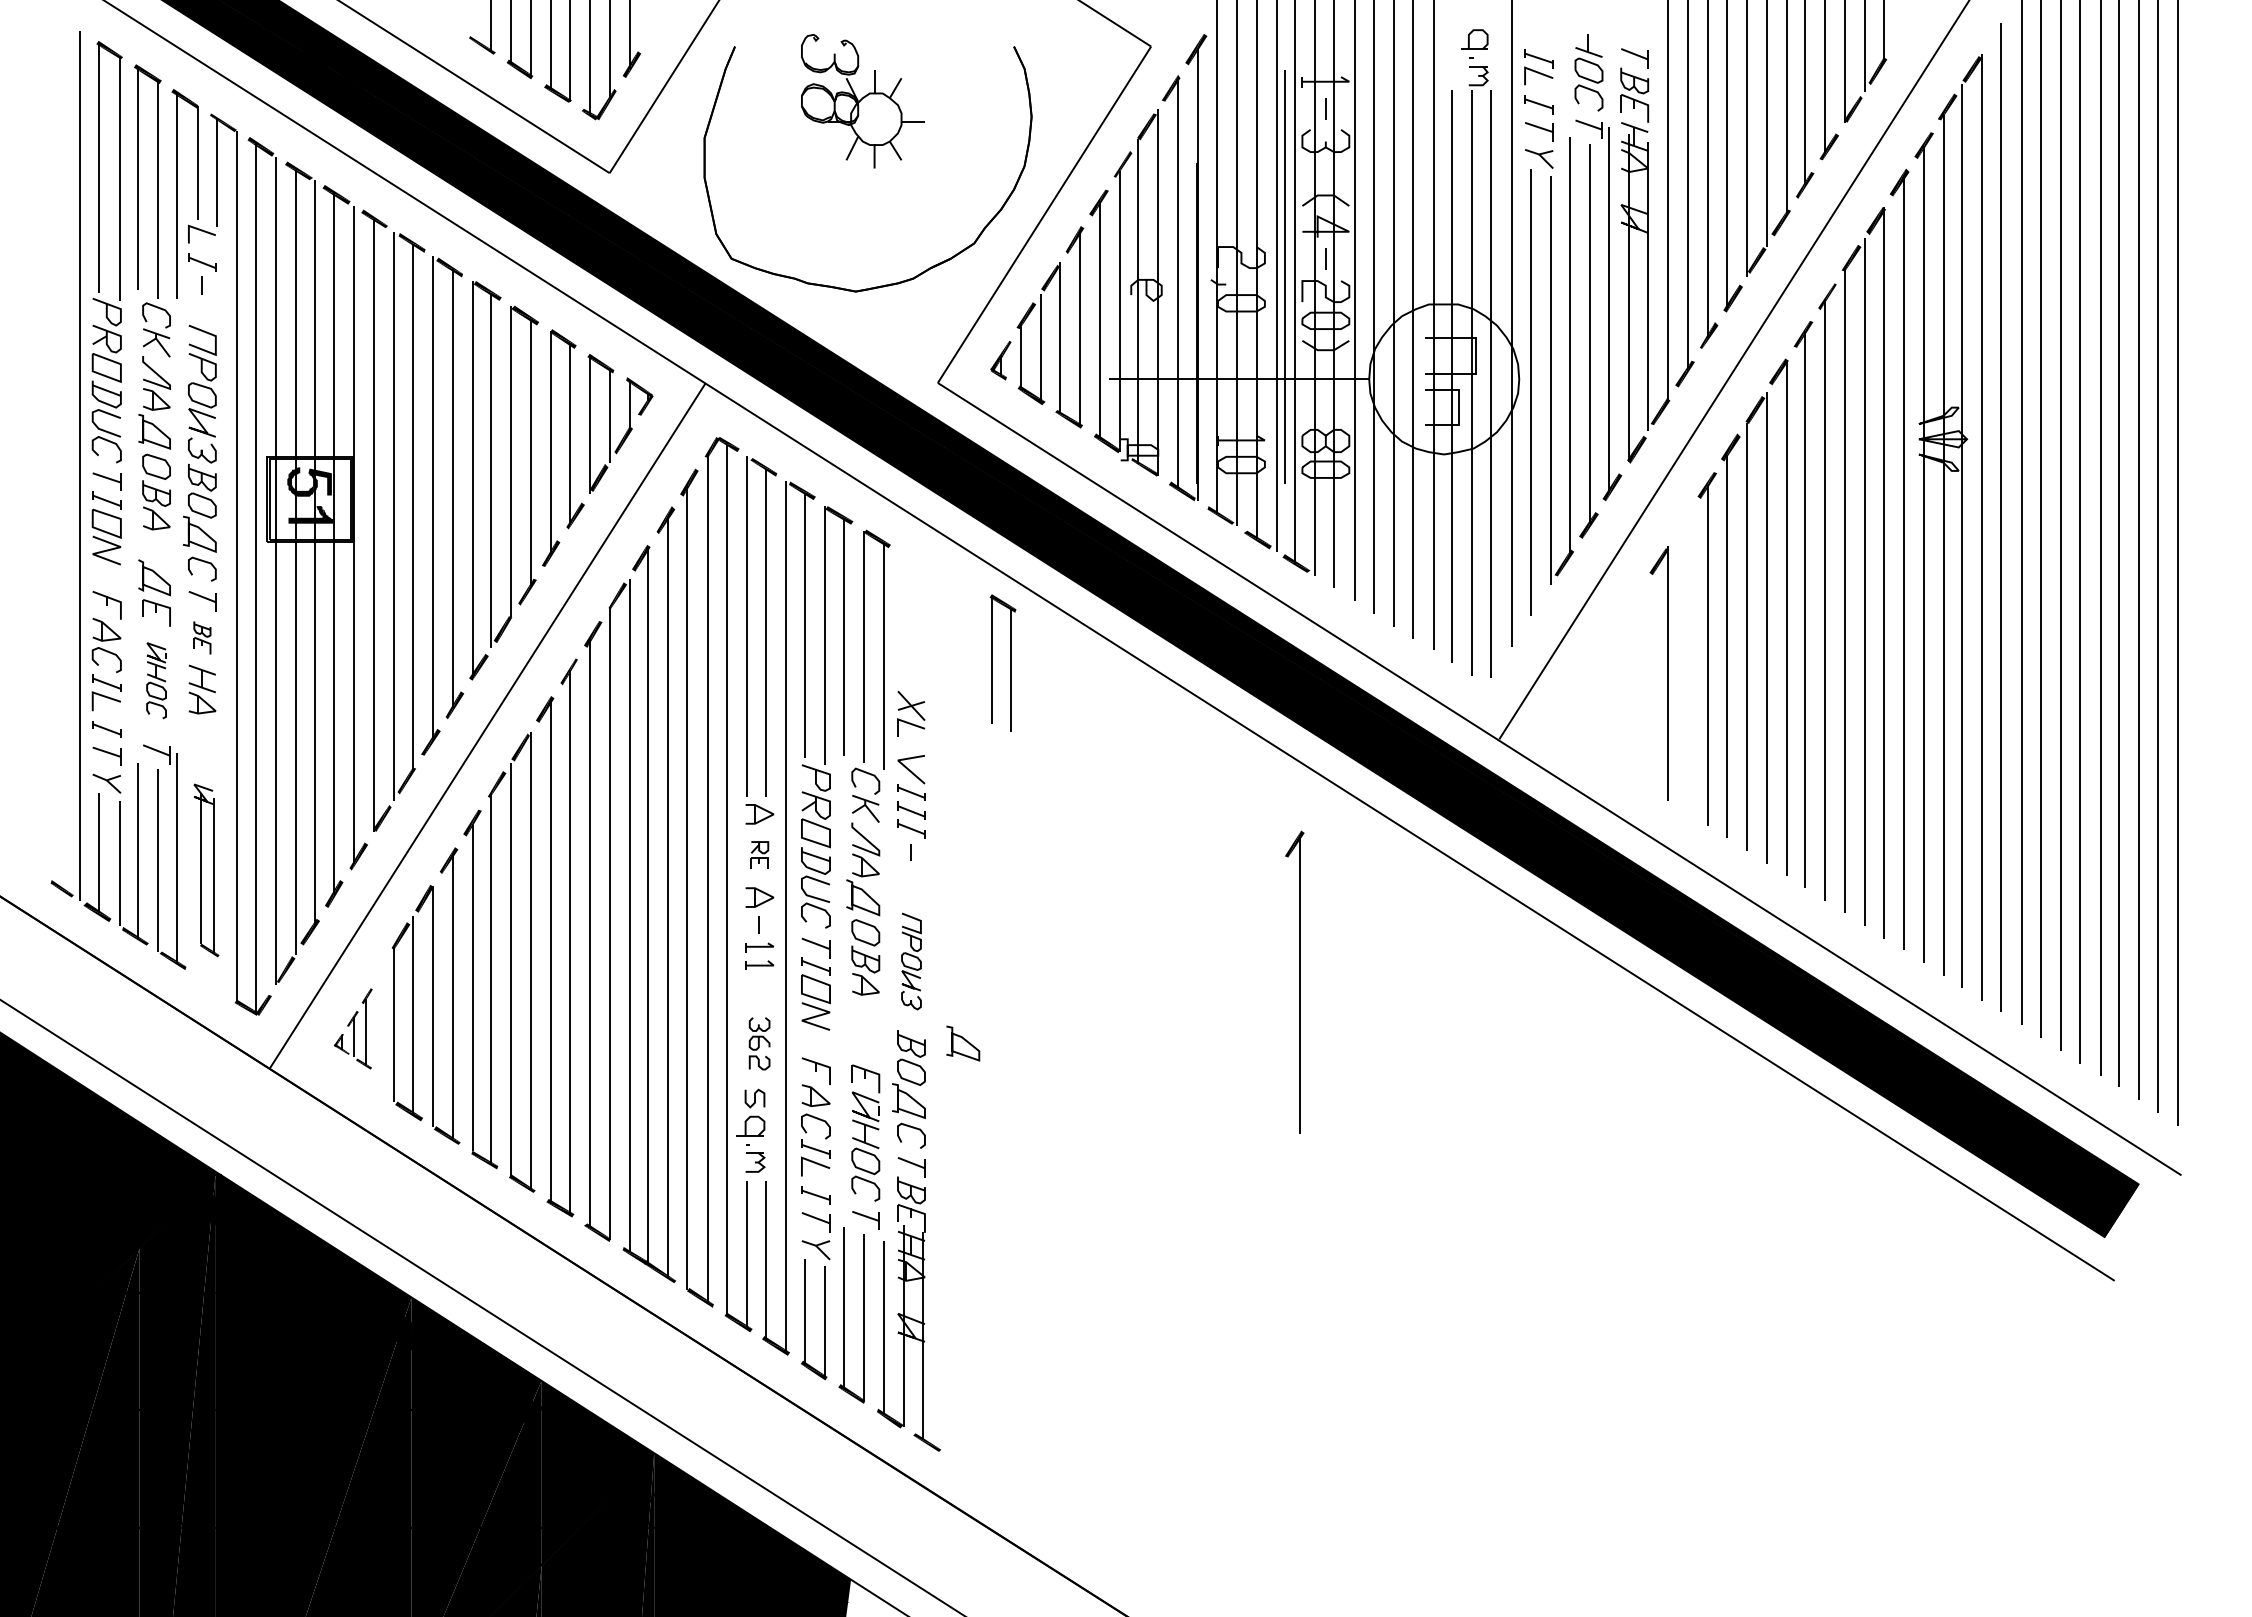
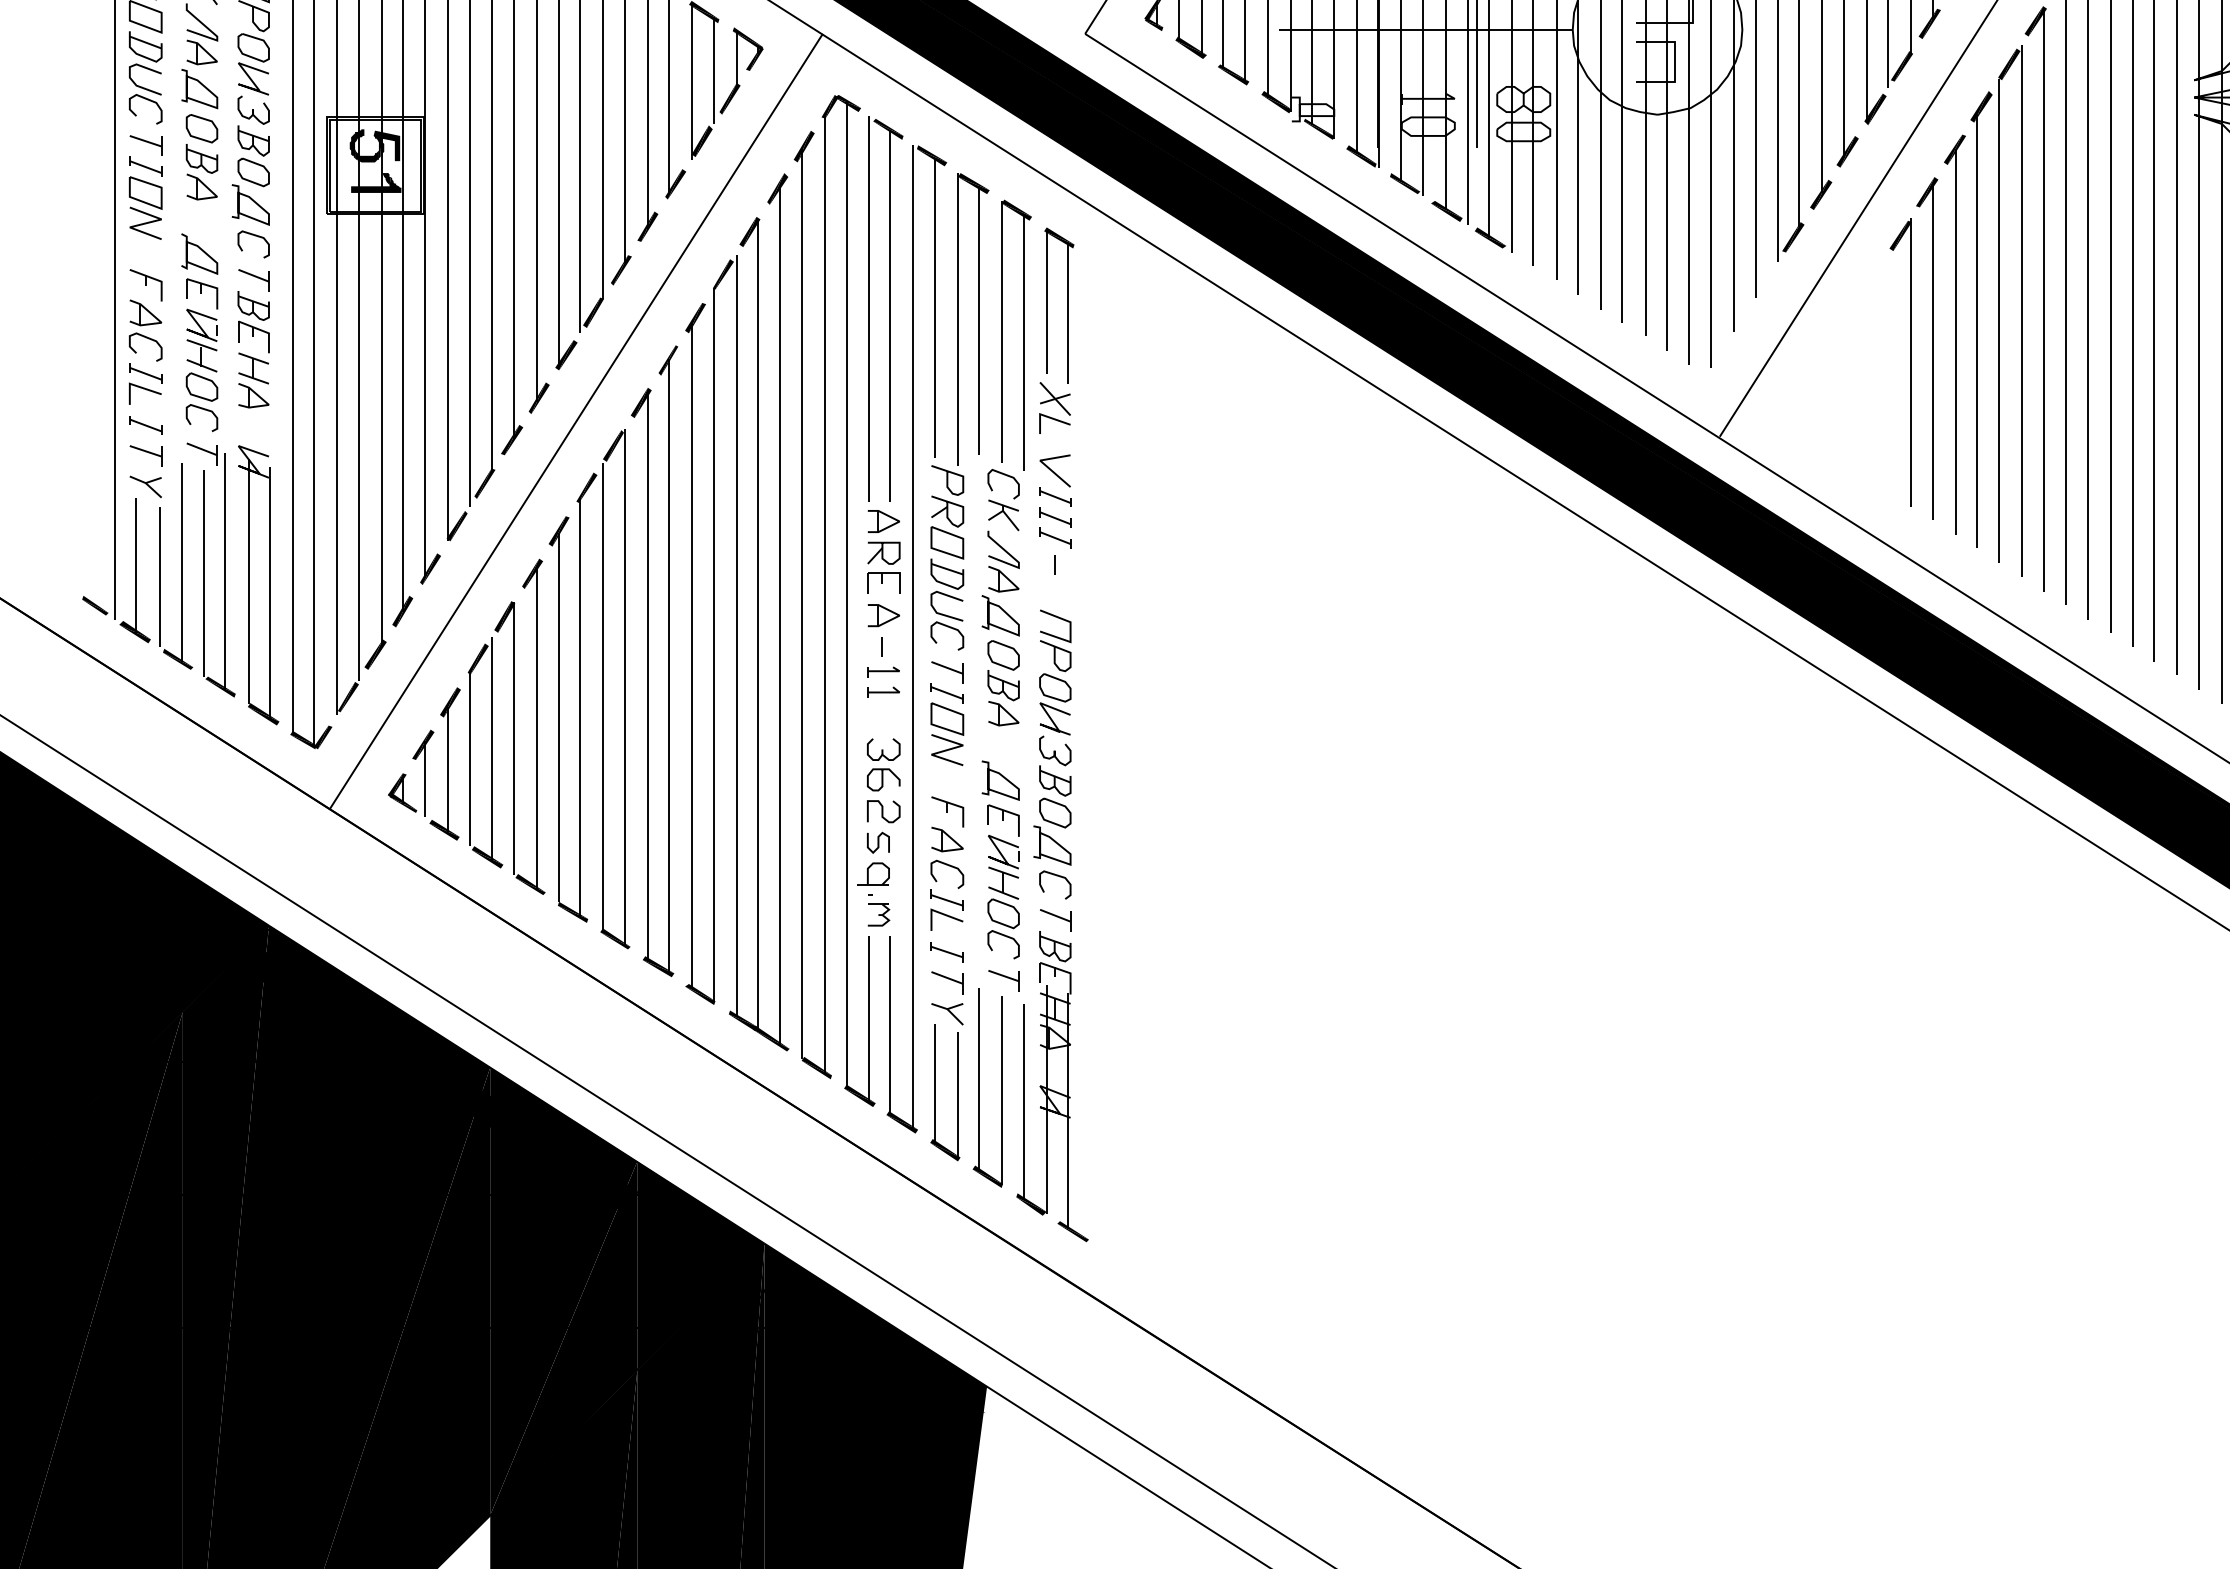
part: (202, 637) -> (253, 321), size x1.67
part: (1010, 662) -> (1067, 304), moved
part: (156, 680) -> (201, 370), size x1.43
part: (759, 855) -> (883, 568), size x1.67
part: (206, 870) -> (258, 584), size x1.43
part: (911, 961) -> (1055, 687), size x1.43
part: (1294, 981) -> (1926, 347), moved
part: (353, 1028) -> (424, 763), size x1.67
curve: (965, 1041) -> (1003, 778), moved
part: (759, 1043) -> (883, 780), size x1.43

